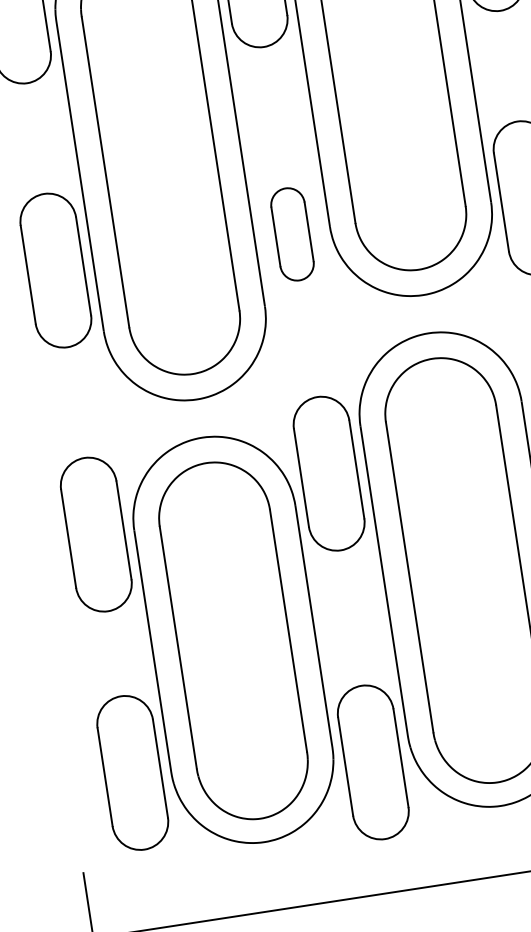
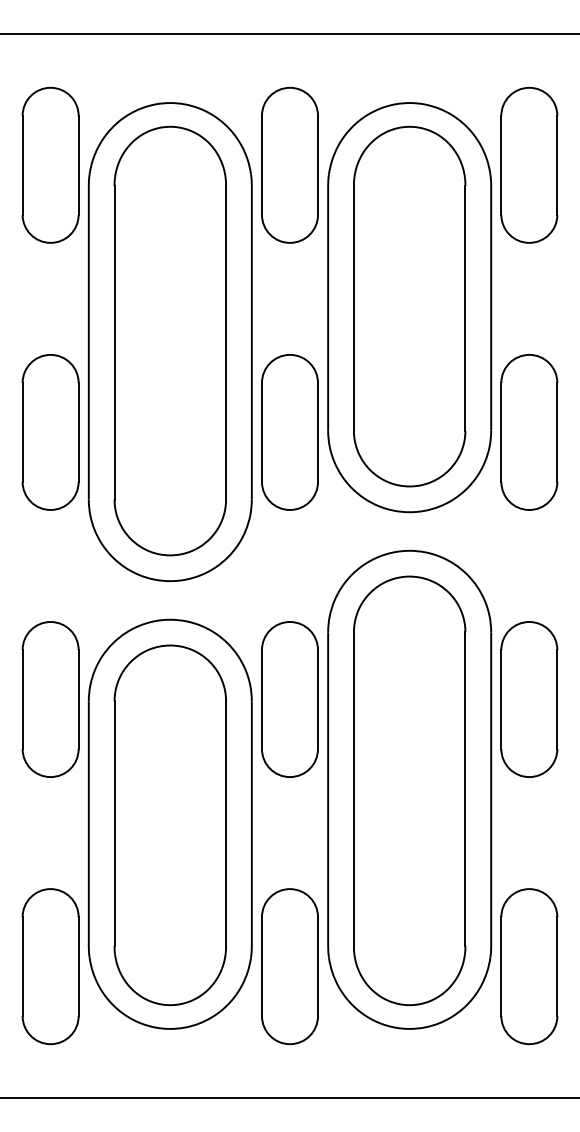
part: (292, 234) -> (289, 432), size x1.67
part: (328, 473) -> (289, 699), moved
part: (132, 772) -> (50, 966), moved

